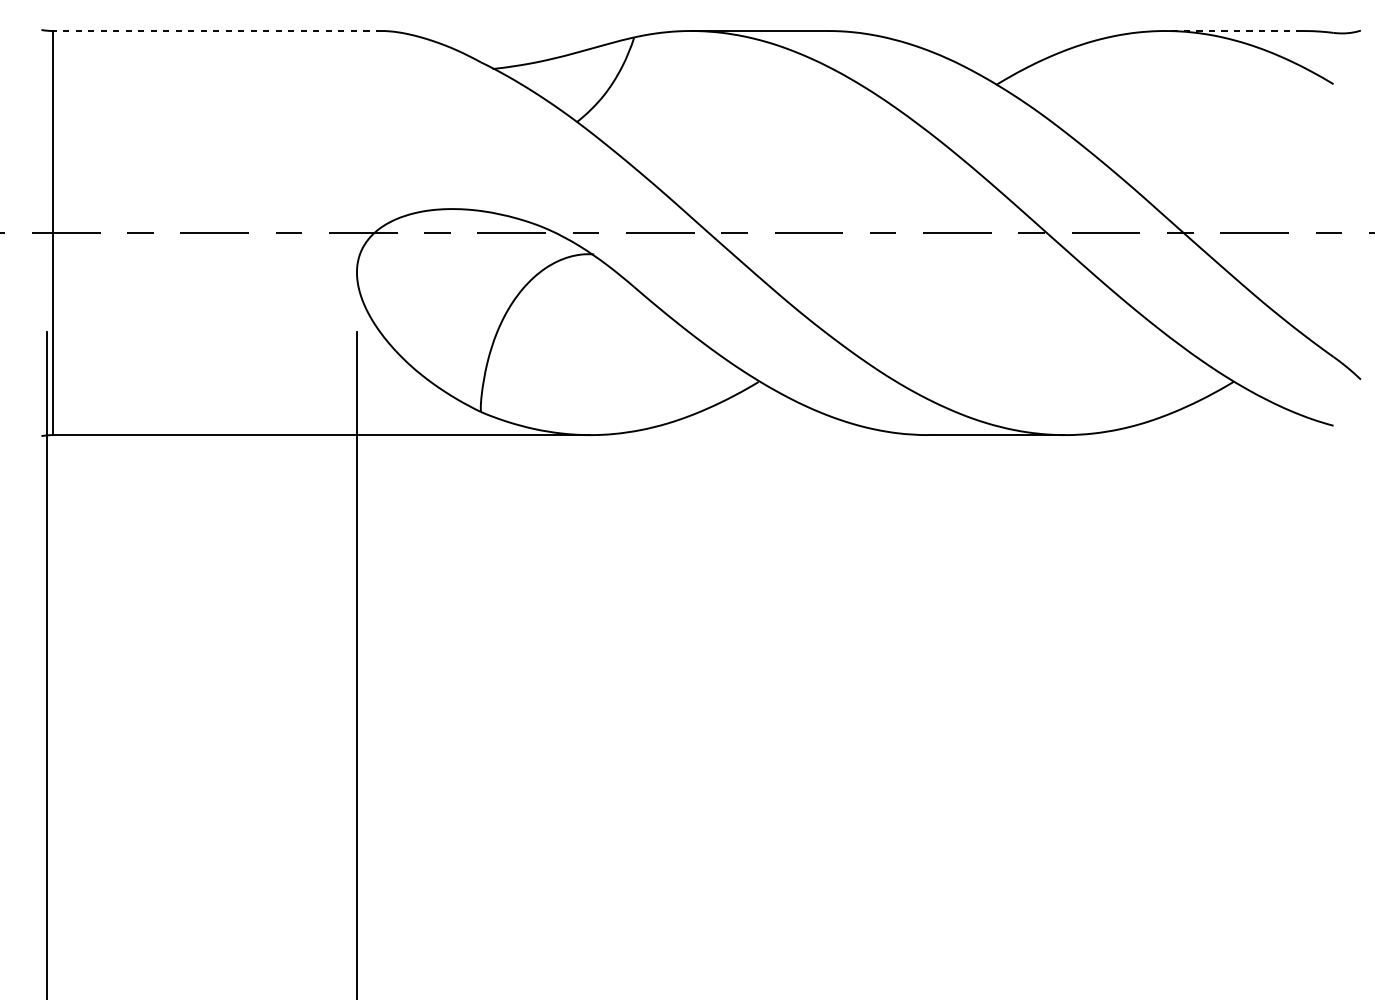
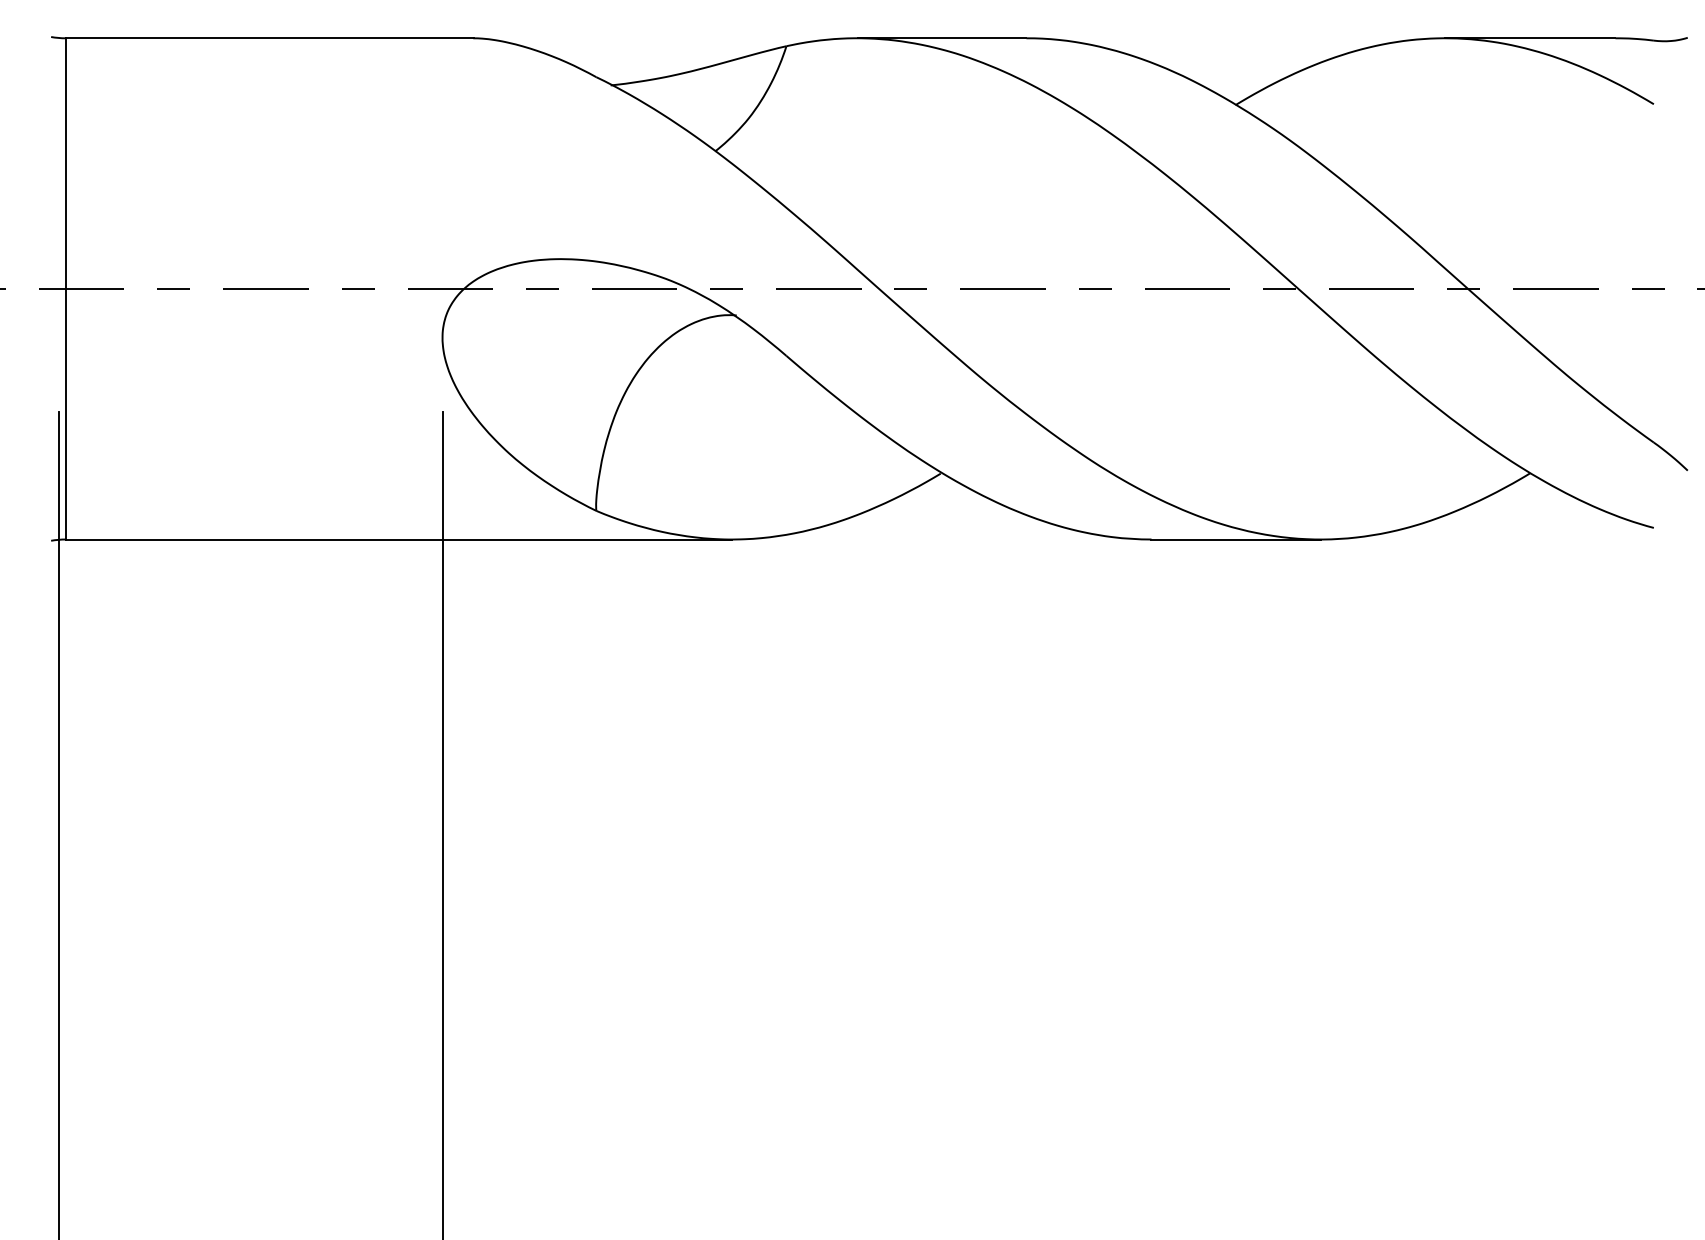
line: (217, 31) -> (269, 38), dashed -> solid
line: (1234, 31) -> (1530, 38), dashed -> solid

